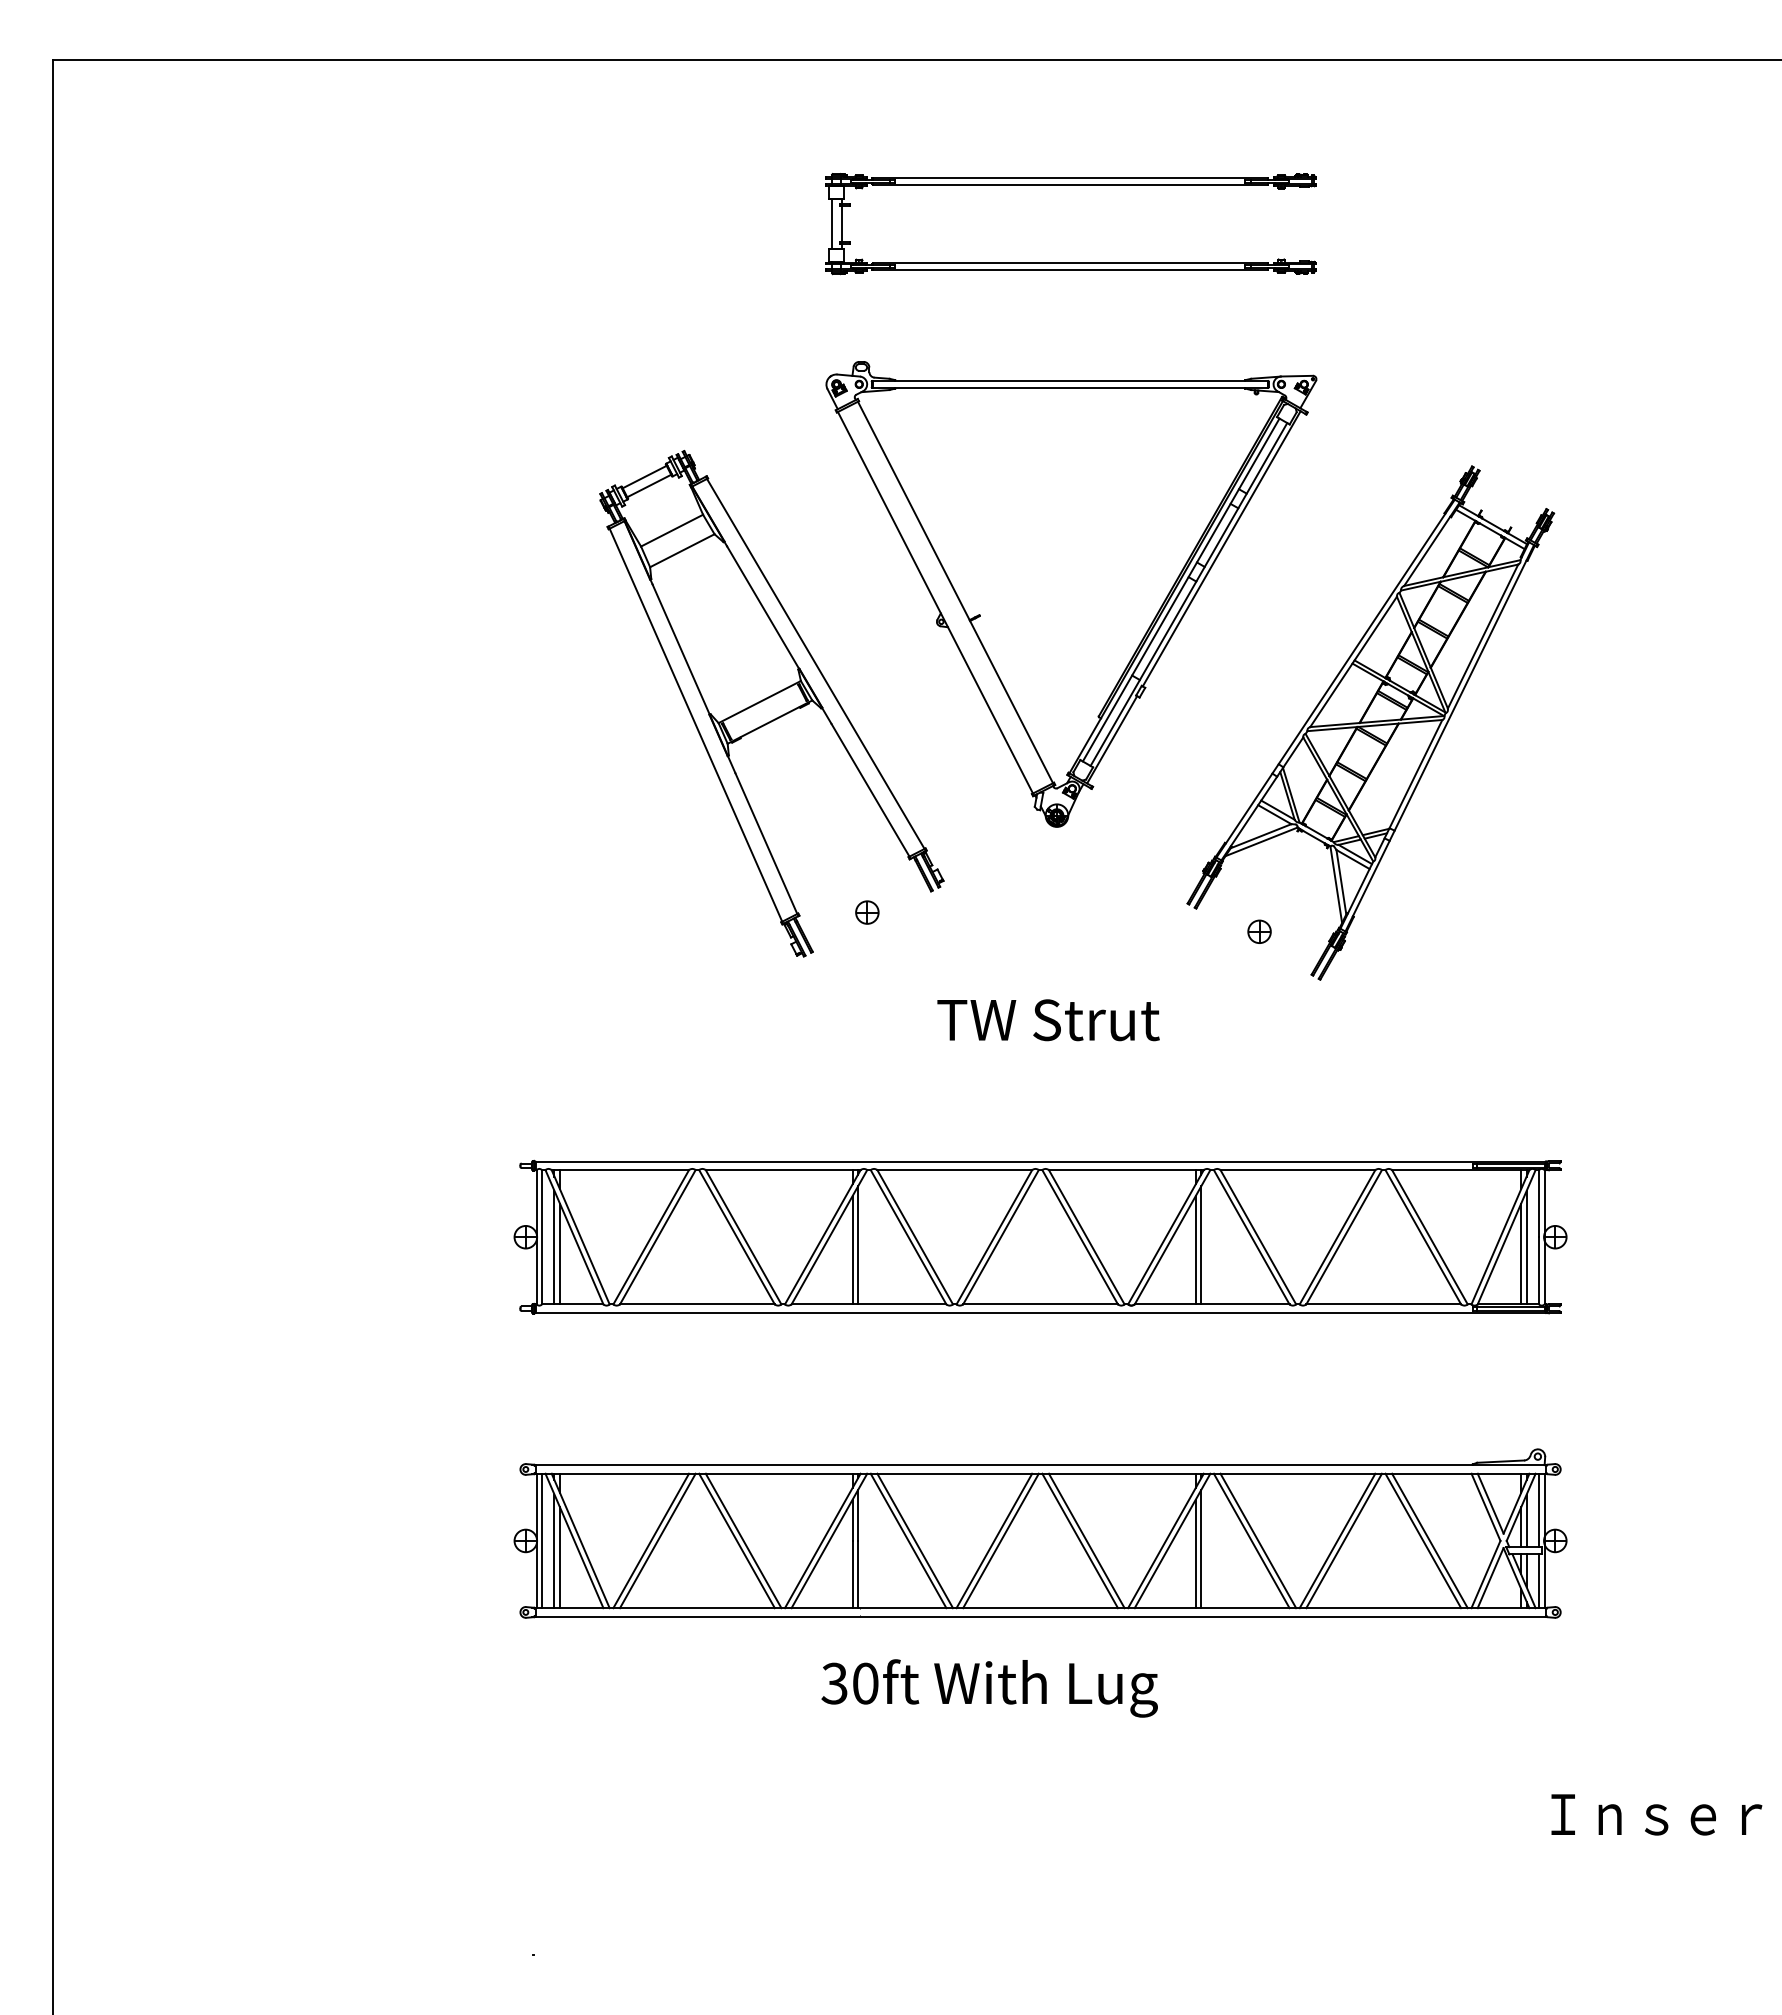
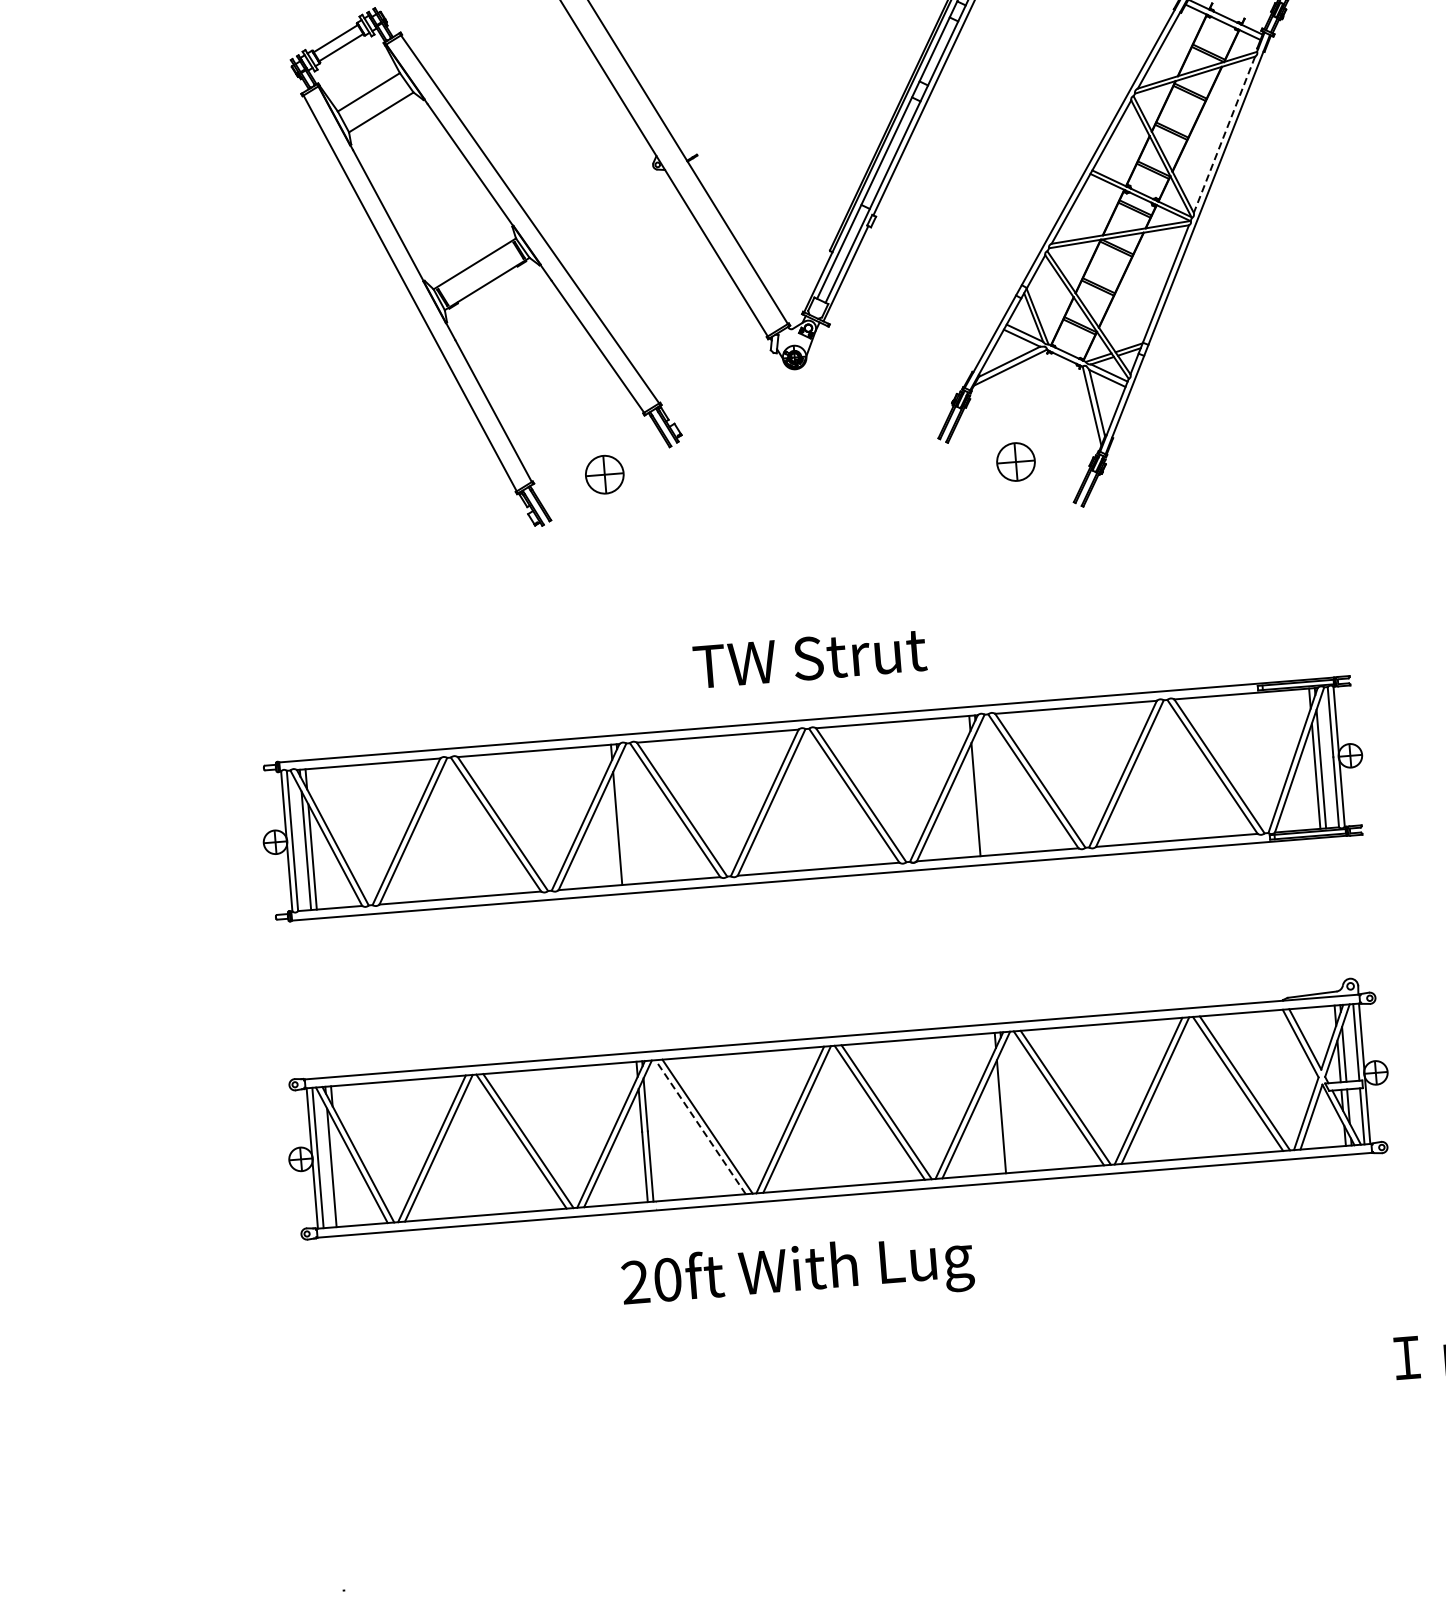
line: (1482, 637) -> (1223, 135), solid -> dashed
part: (867, 912) -> (604, 474), size x1.6
part: (1259, 931) -> (1015, 461), size x1.6
text: (1048, 1020) -> (810, 658), moved
line: (857, 1245) -> (622, 823), removed
line: (1201, 1245) -> (981, 794), removed
line: (908, 1540) -> (700, 1126), solid -> dashed
line: (1201, 1549) -> (1007, 1111), removed
line: (559, 1557) -> (337, 1173), removed
text: (834, 1683) -> (635, 1282), 30ft -> 20ft

